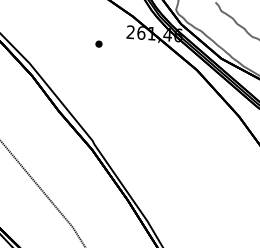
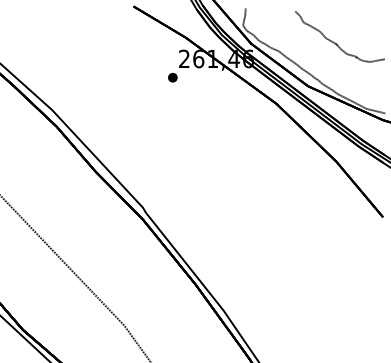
part: (98, 43) -> (172, 77), moved

